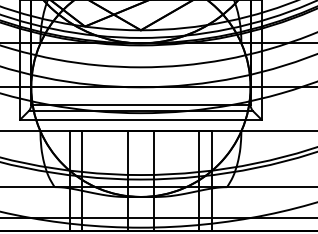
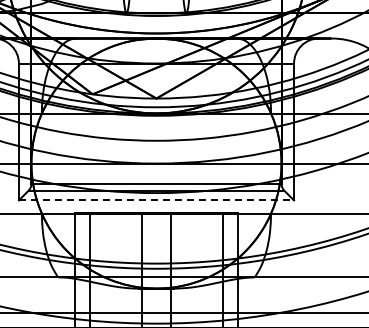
line: (140, 119) -> (156, 200), solid -> dashed

